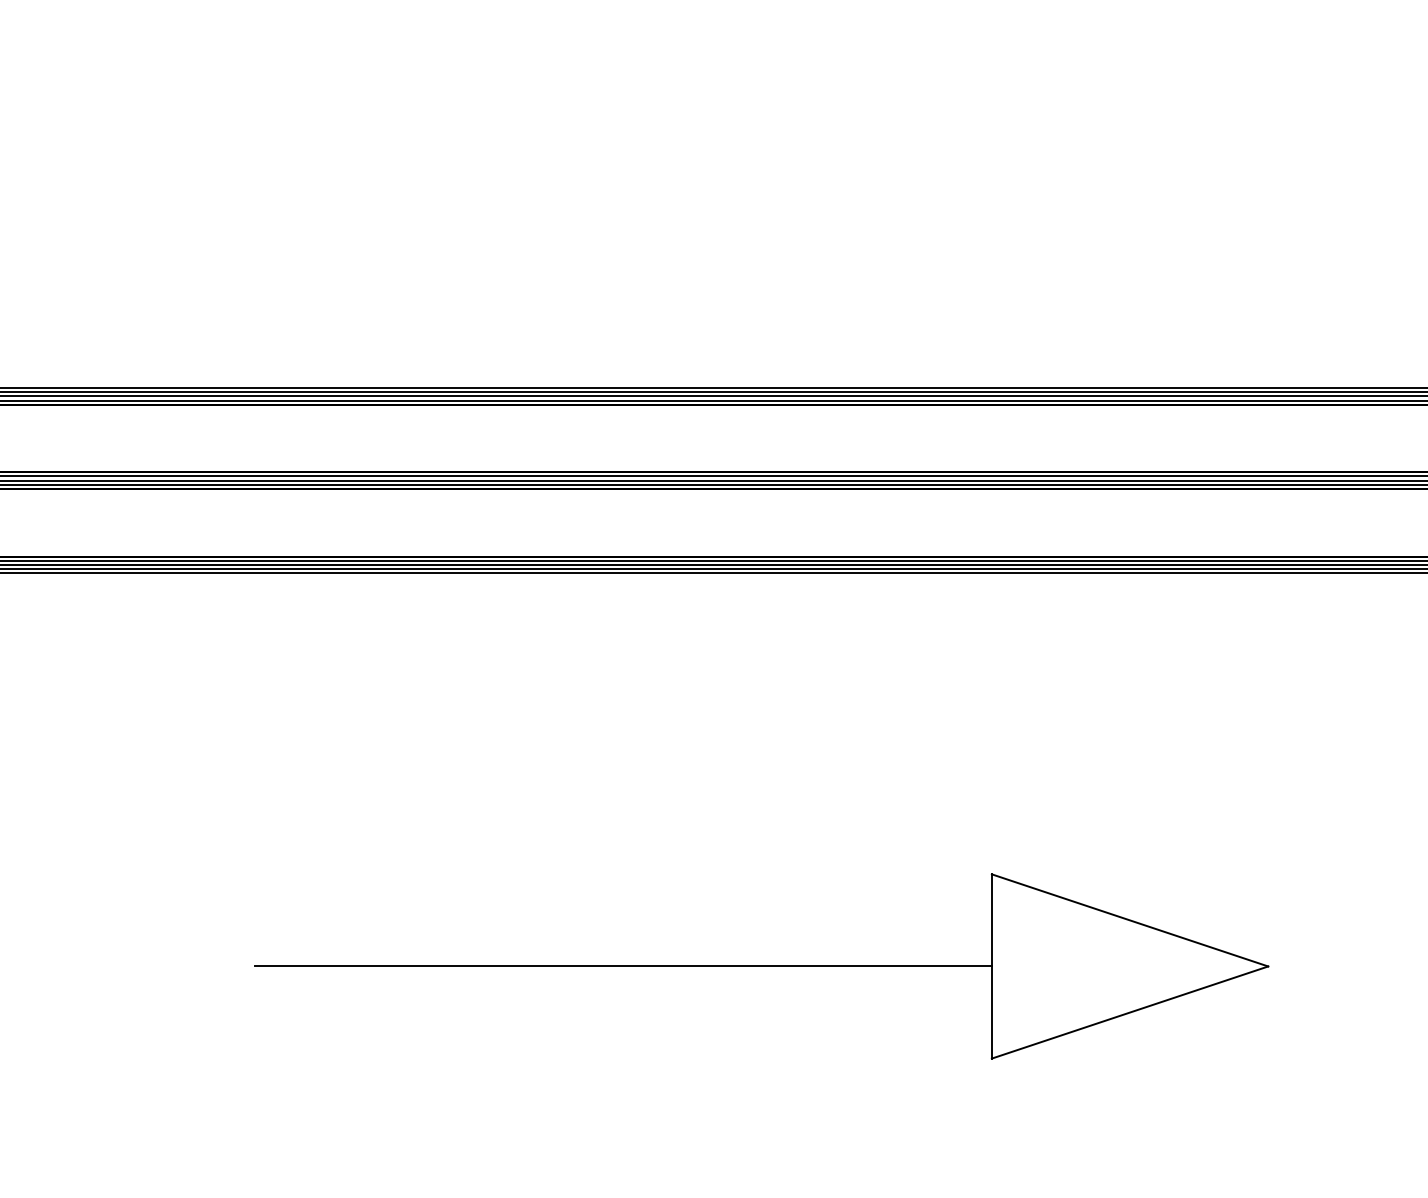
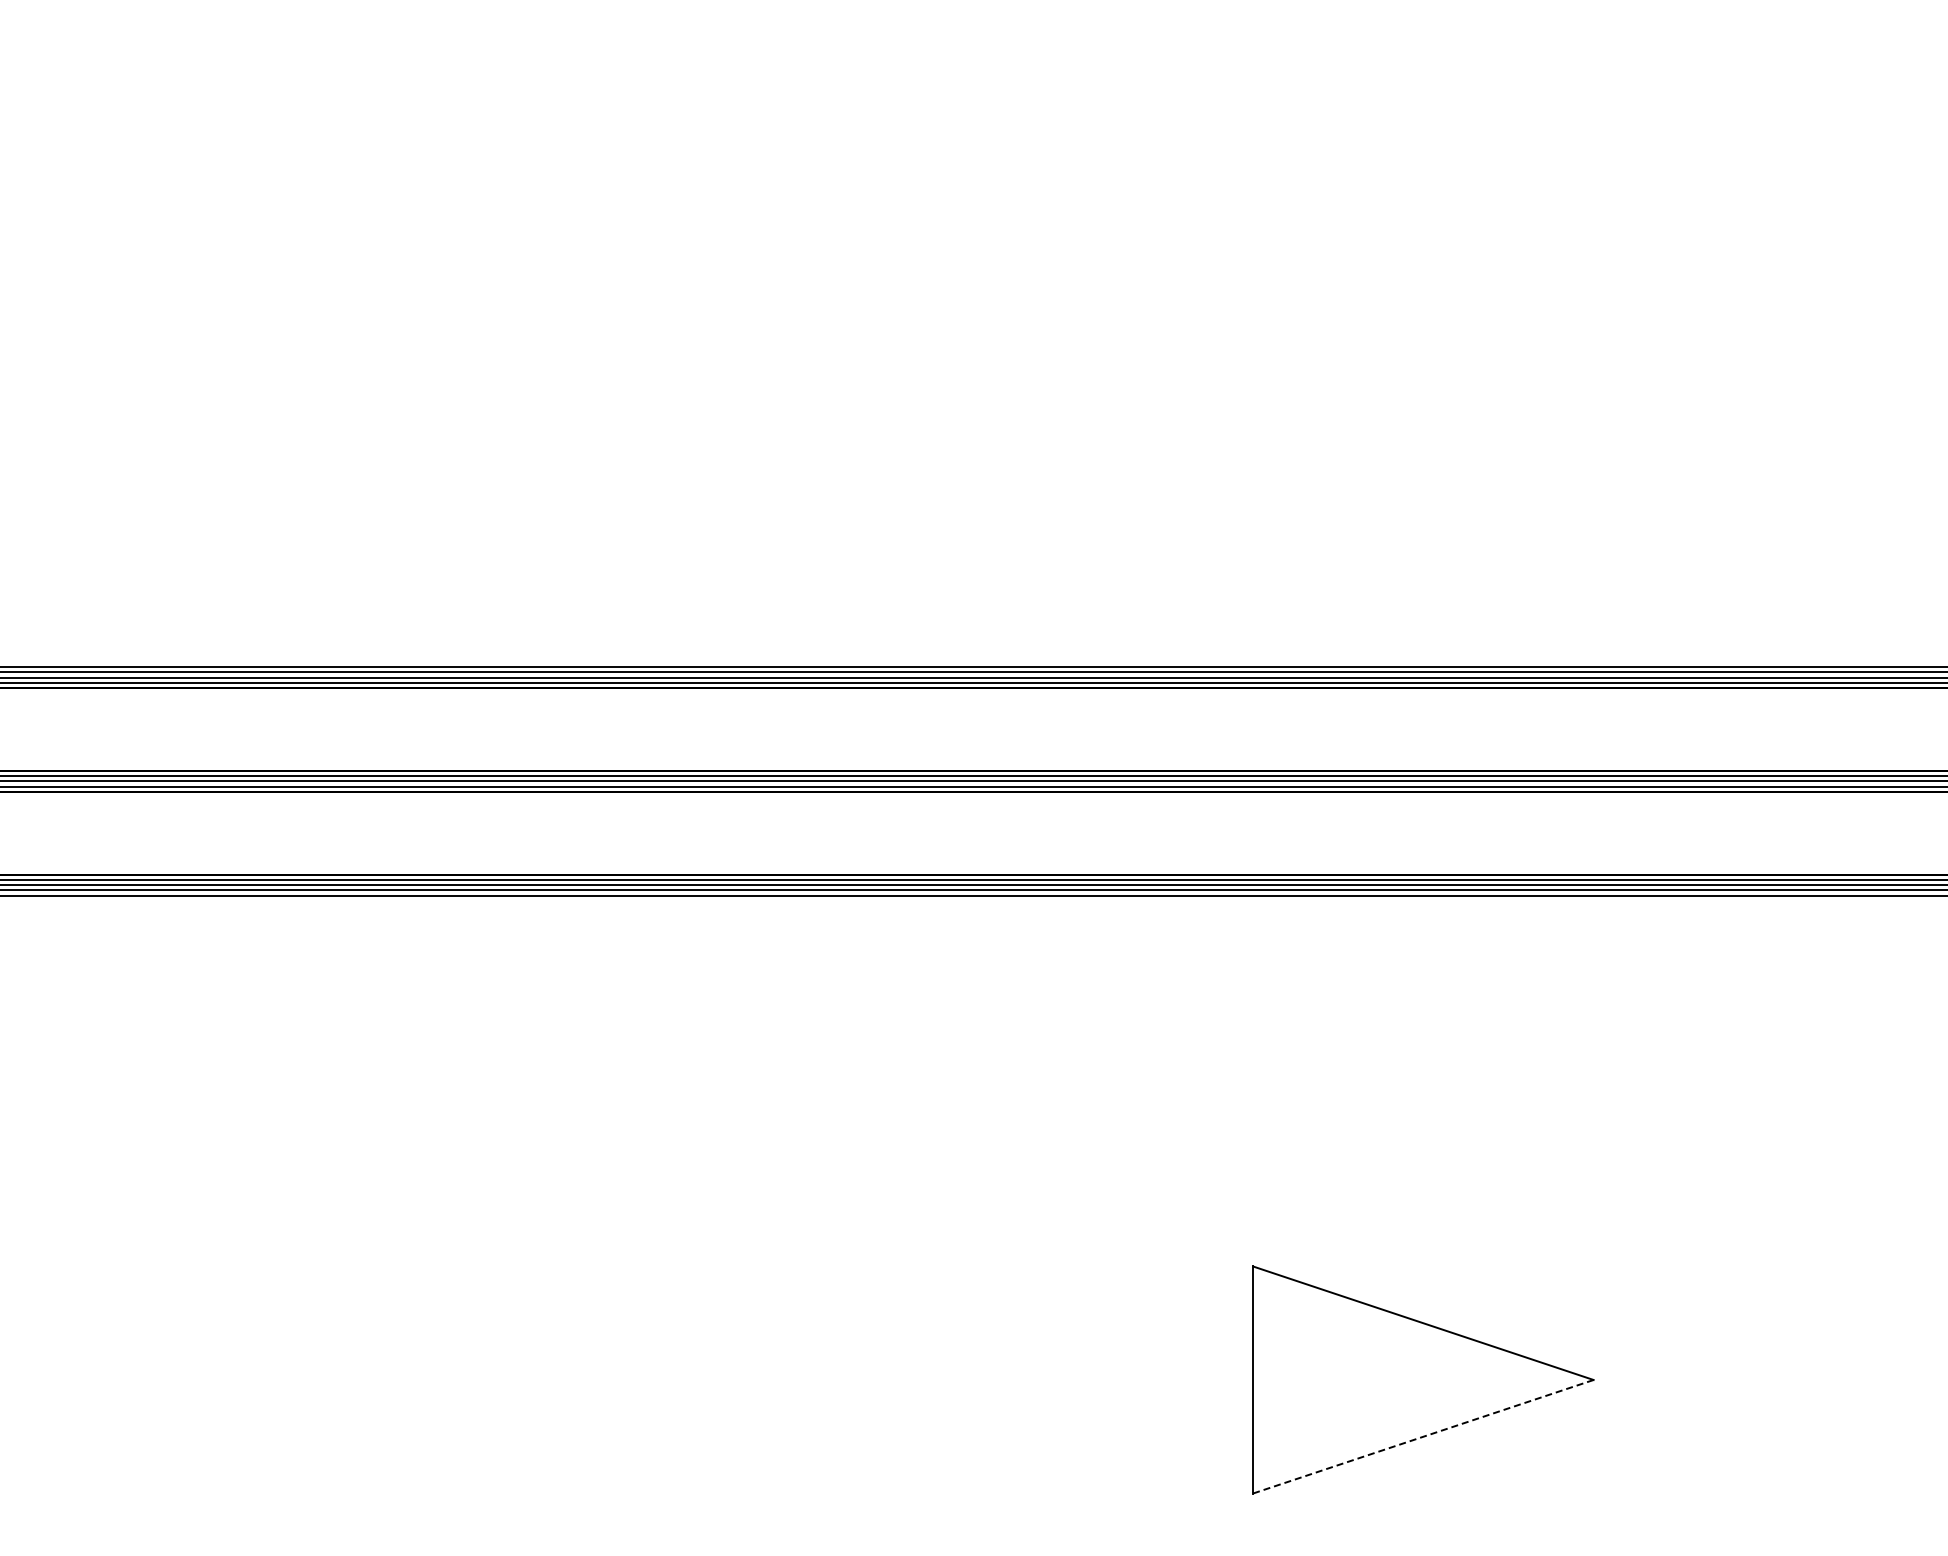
line: (623, 966) -> (799, 1380), removed
line: (1130, 1012) -> (1423, 1436), solid -> dashed

